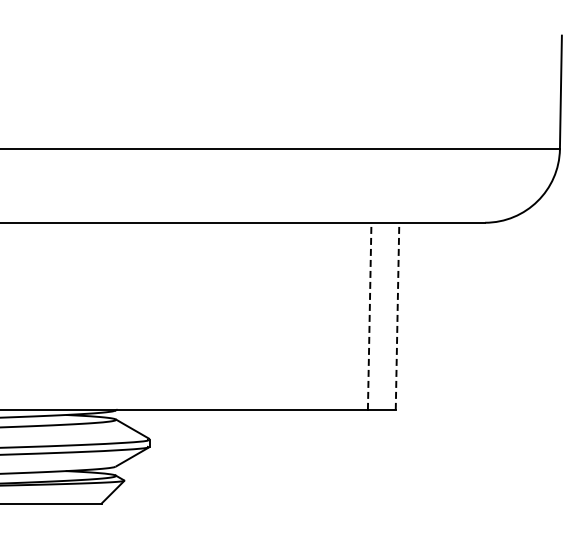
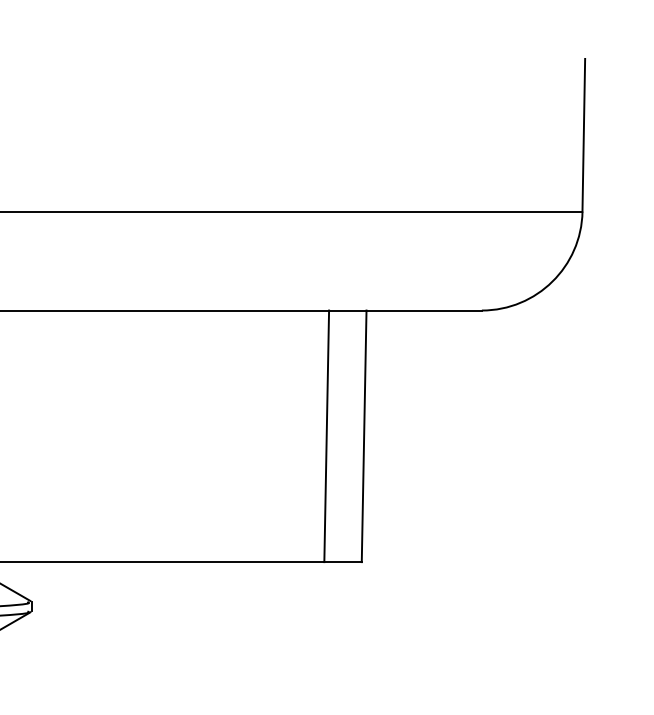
line: (369, 316) -> (326, 436), dashed -> solid
line: (397, 316) -> (364, 436), dashed -> solid

